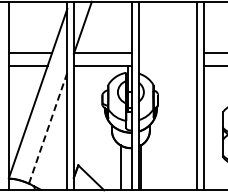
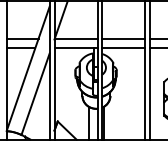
line: (167, 53) -> (123, 39), added
line: (167, 66) -> (123, 48), added
line: (48, 128) -> (35, 94), dashed -> solid

